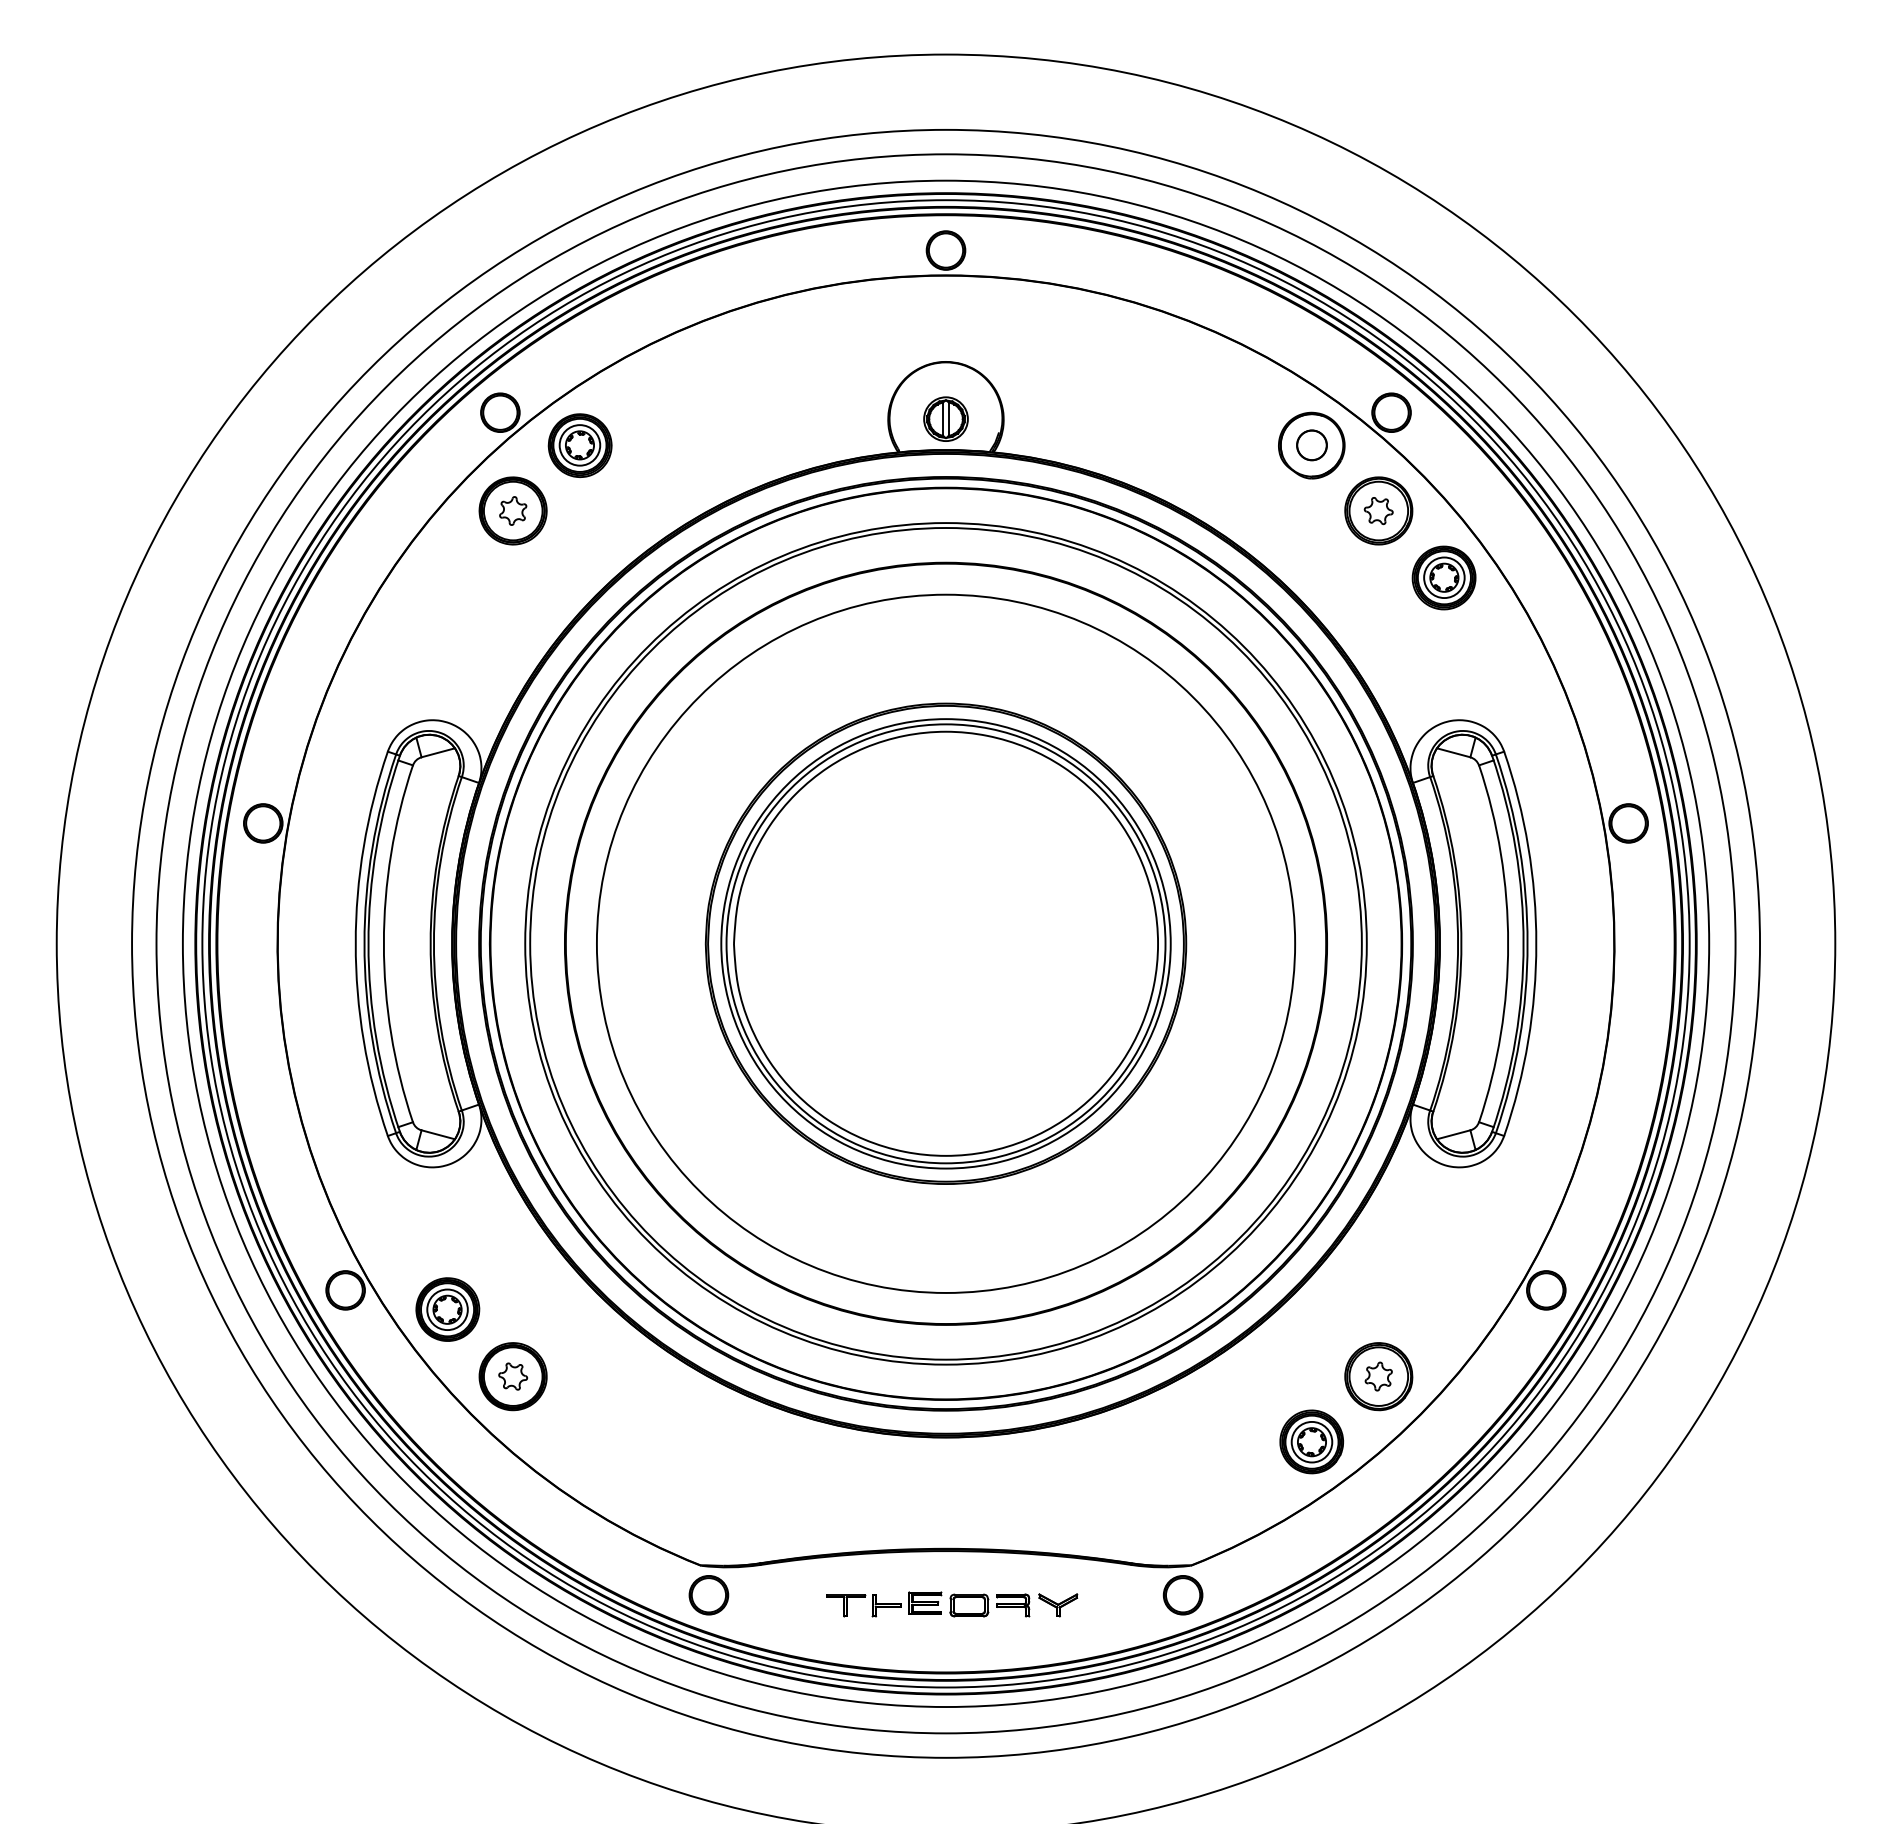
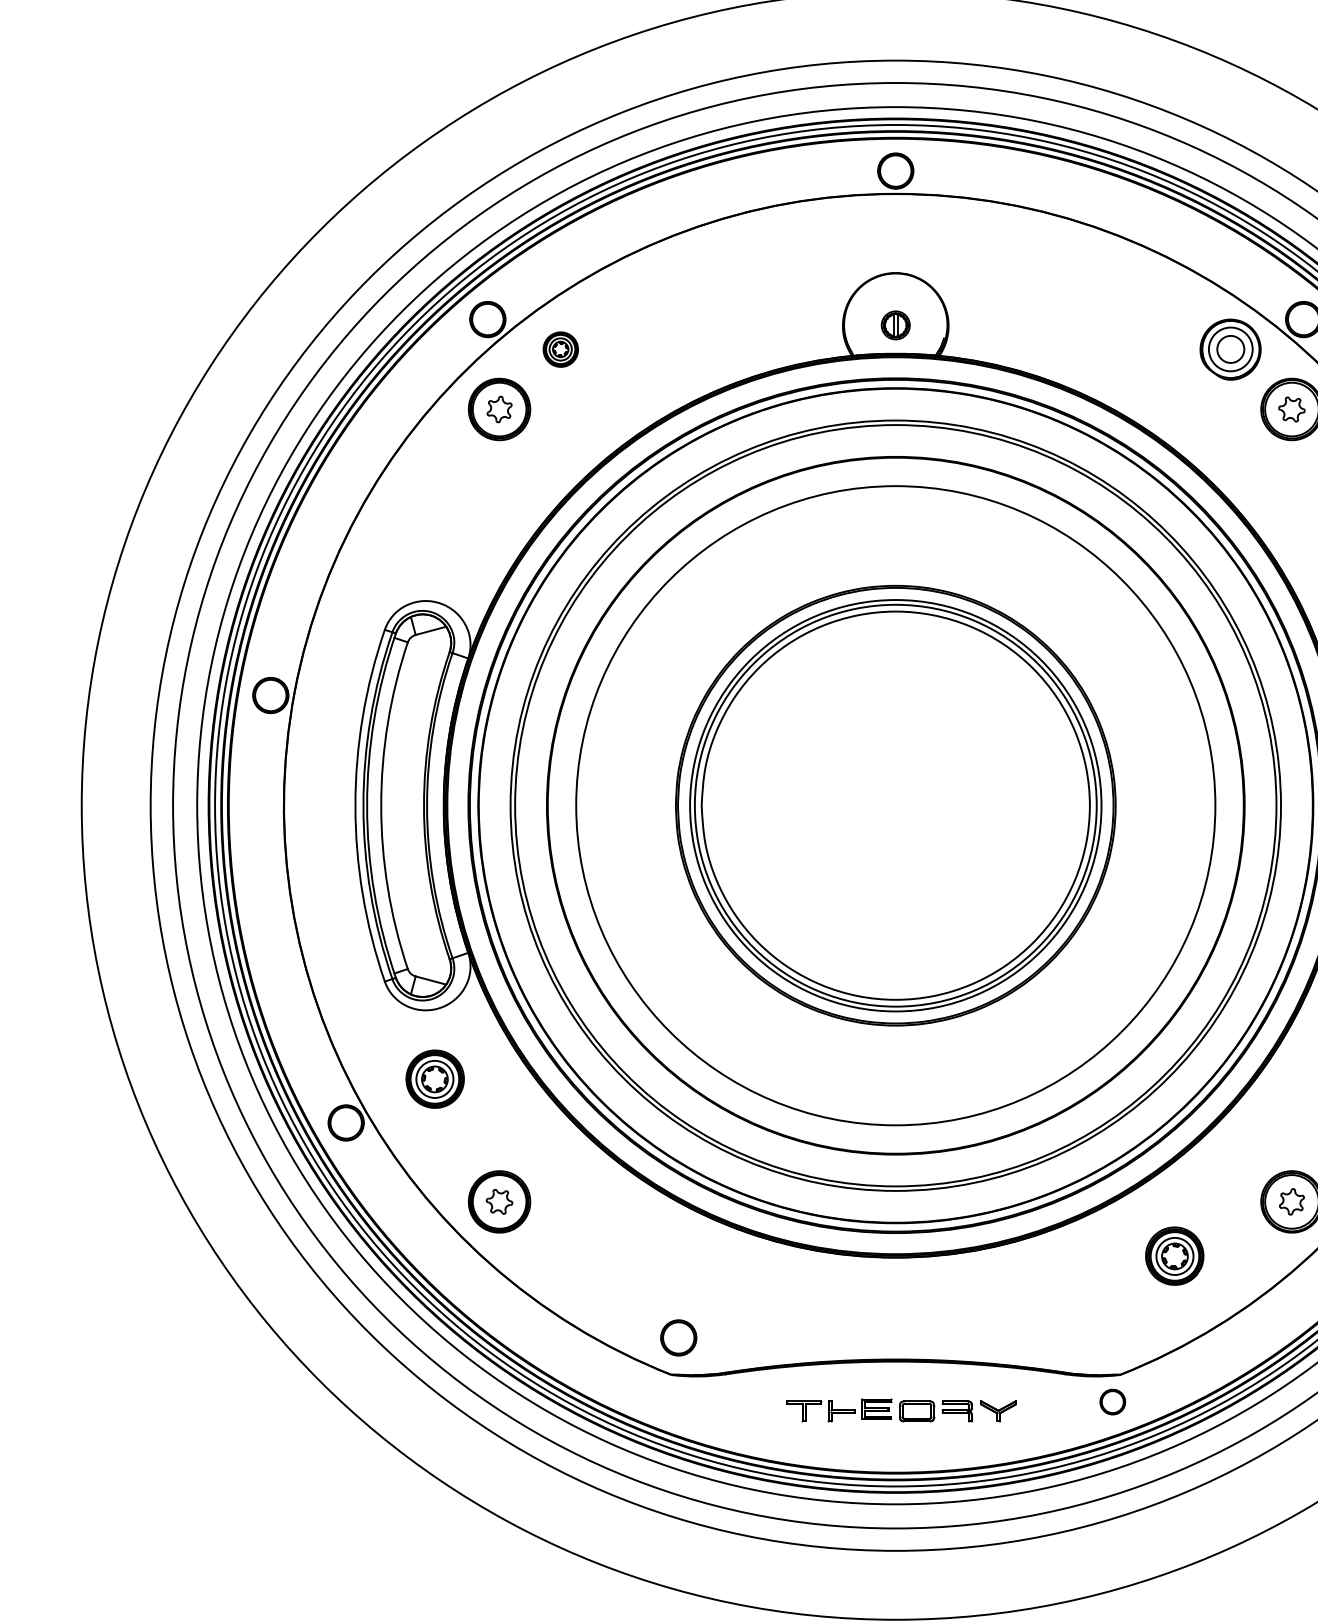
part: (945, 418) -> (895, 324), size x0.7
part: (579, 445) -> (560, 349), size x0.6
circle: (1311, 445) -> (1230, 349), size x1.6
part: (447, 1309) -> (434, 1079), moved
part: (1311, 1441) -> (1174, 1255), moved
part: (708, 1595) -> (678, 1338), moved
part: (1182, 1595) -> (1112, 1402), size x0.7

